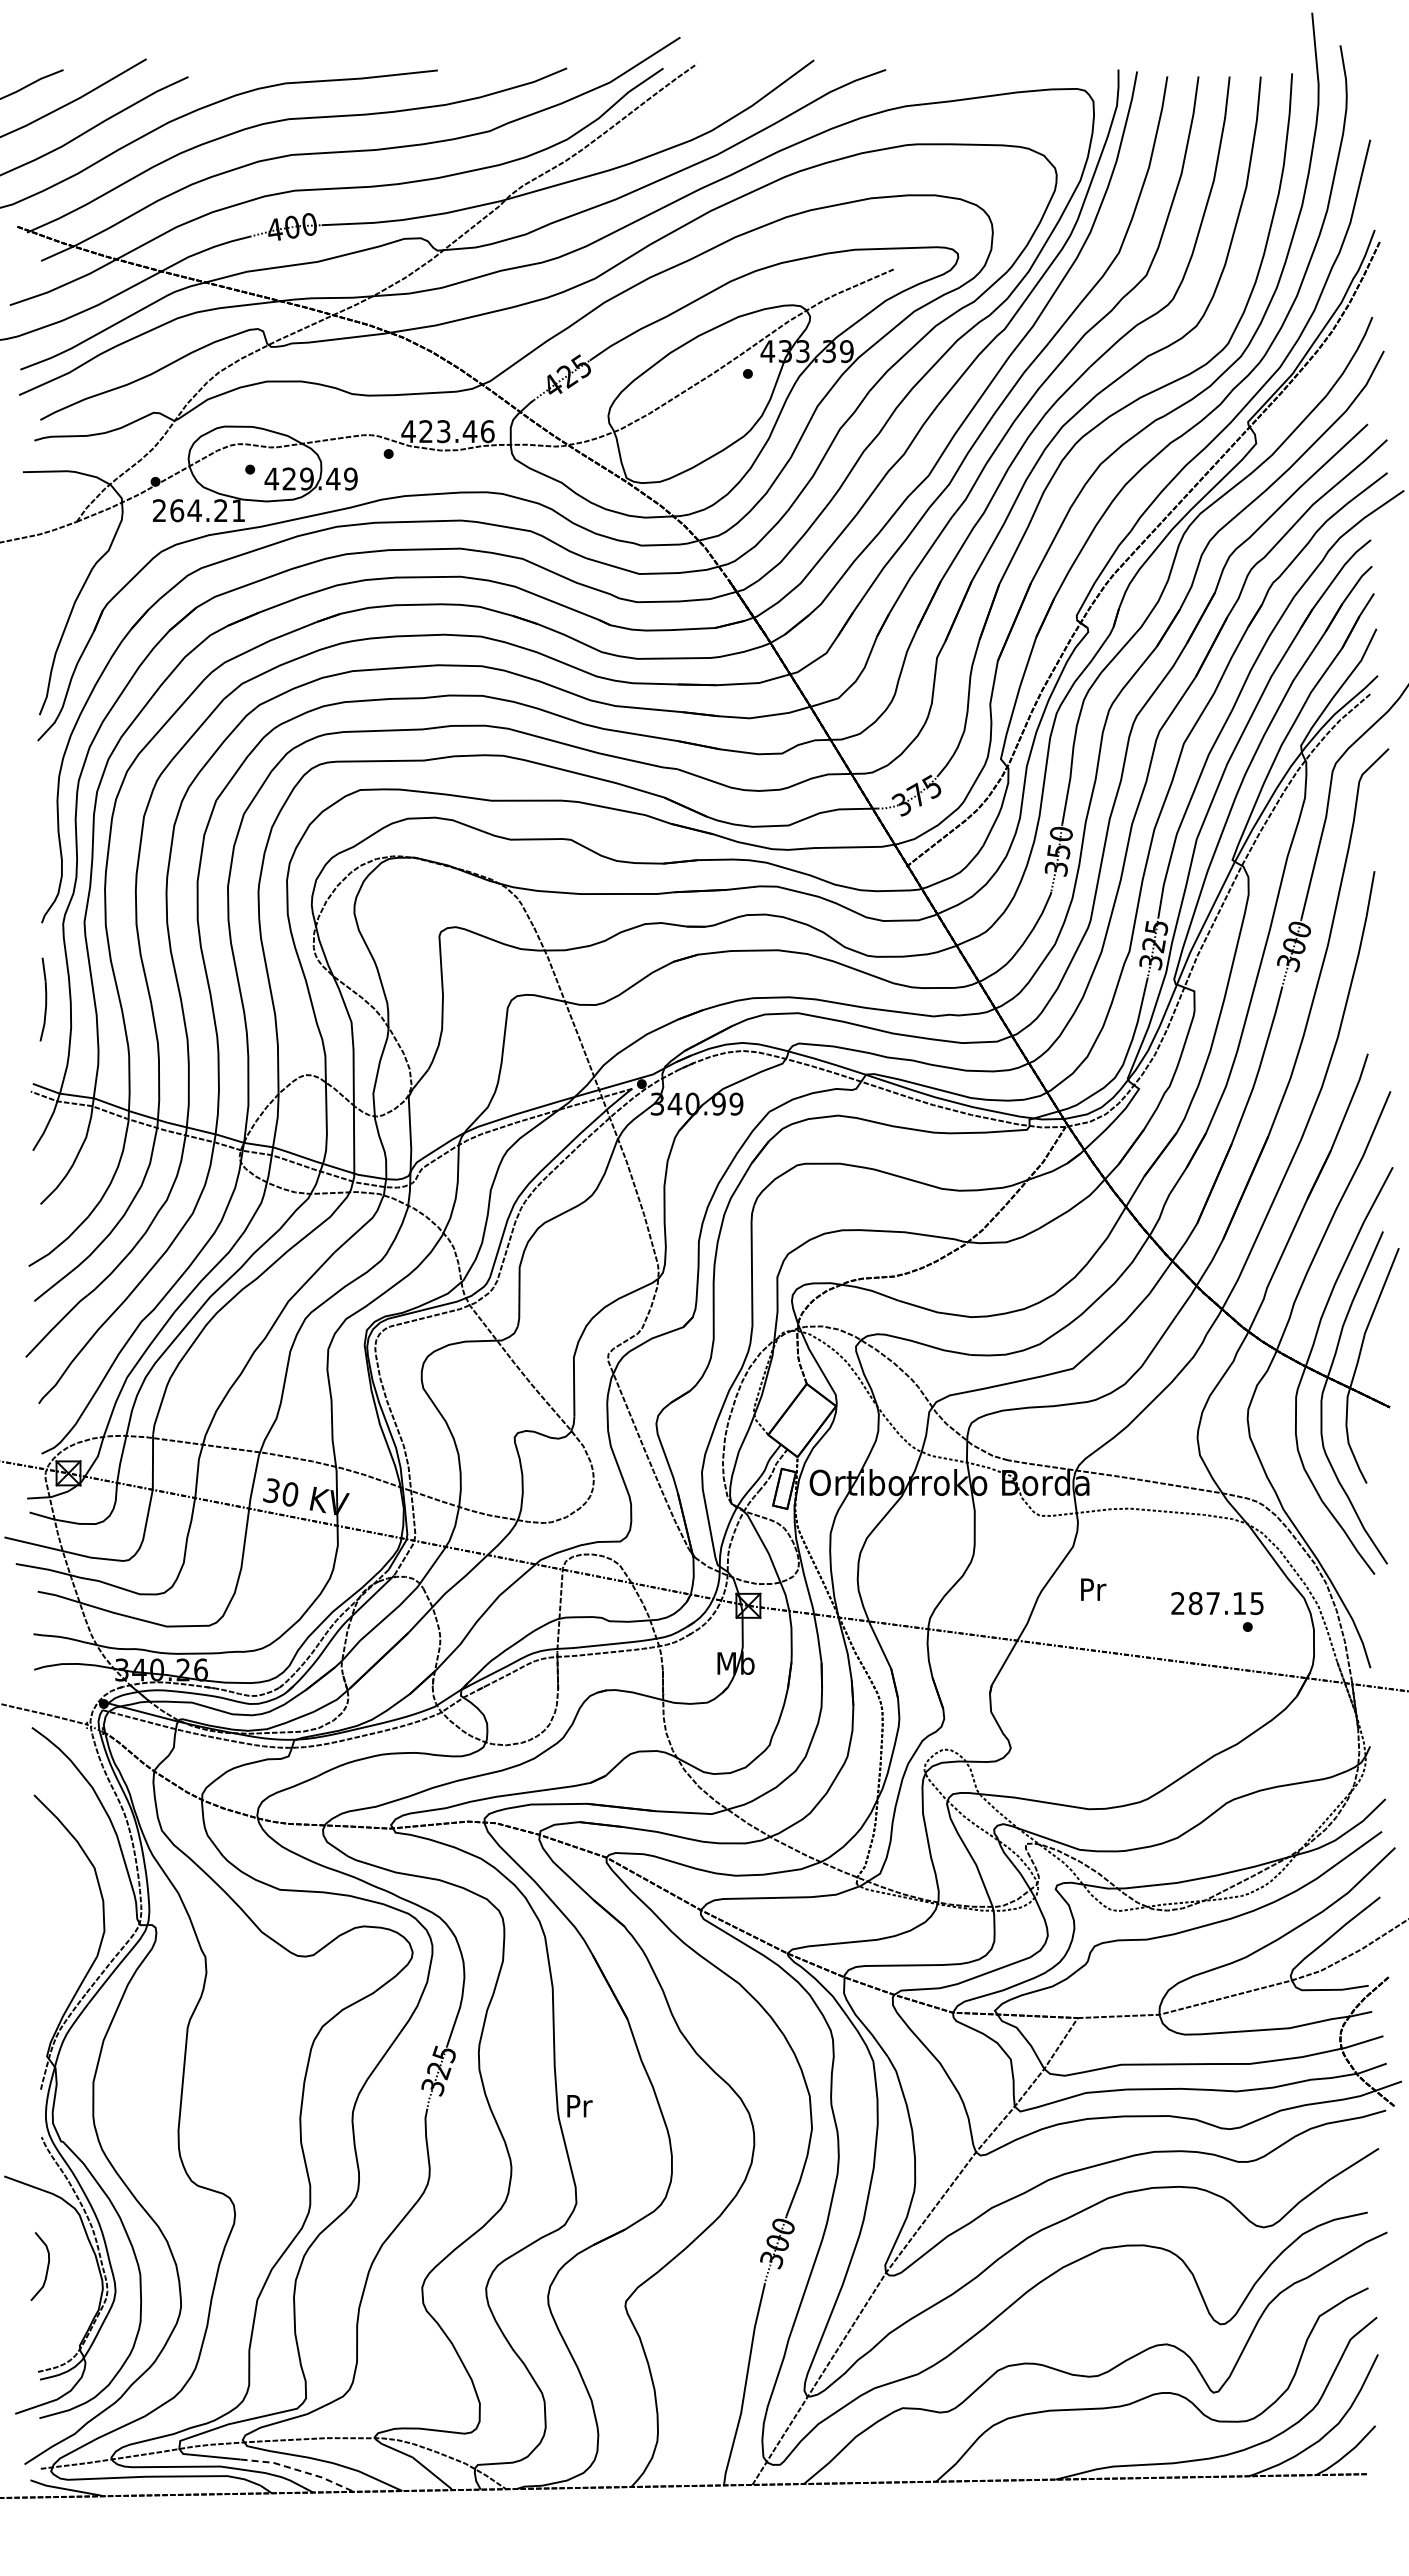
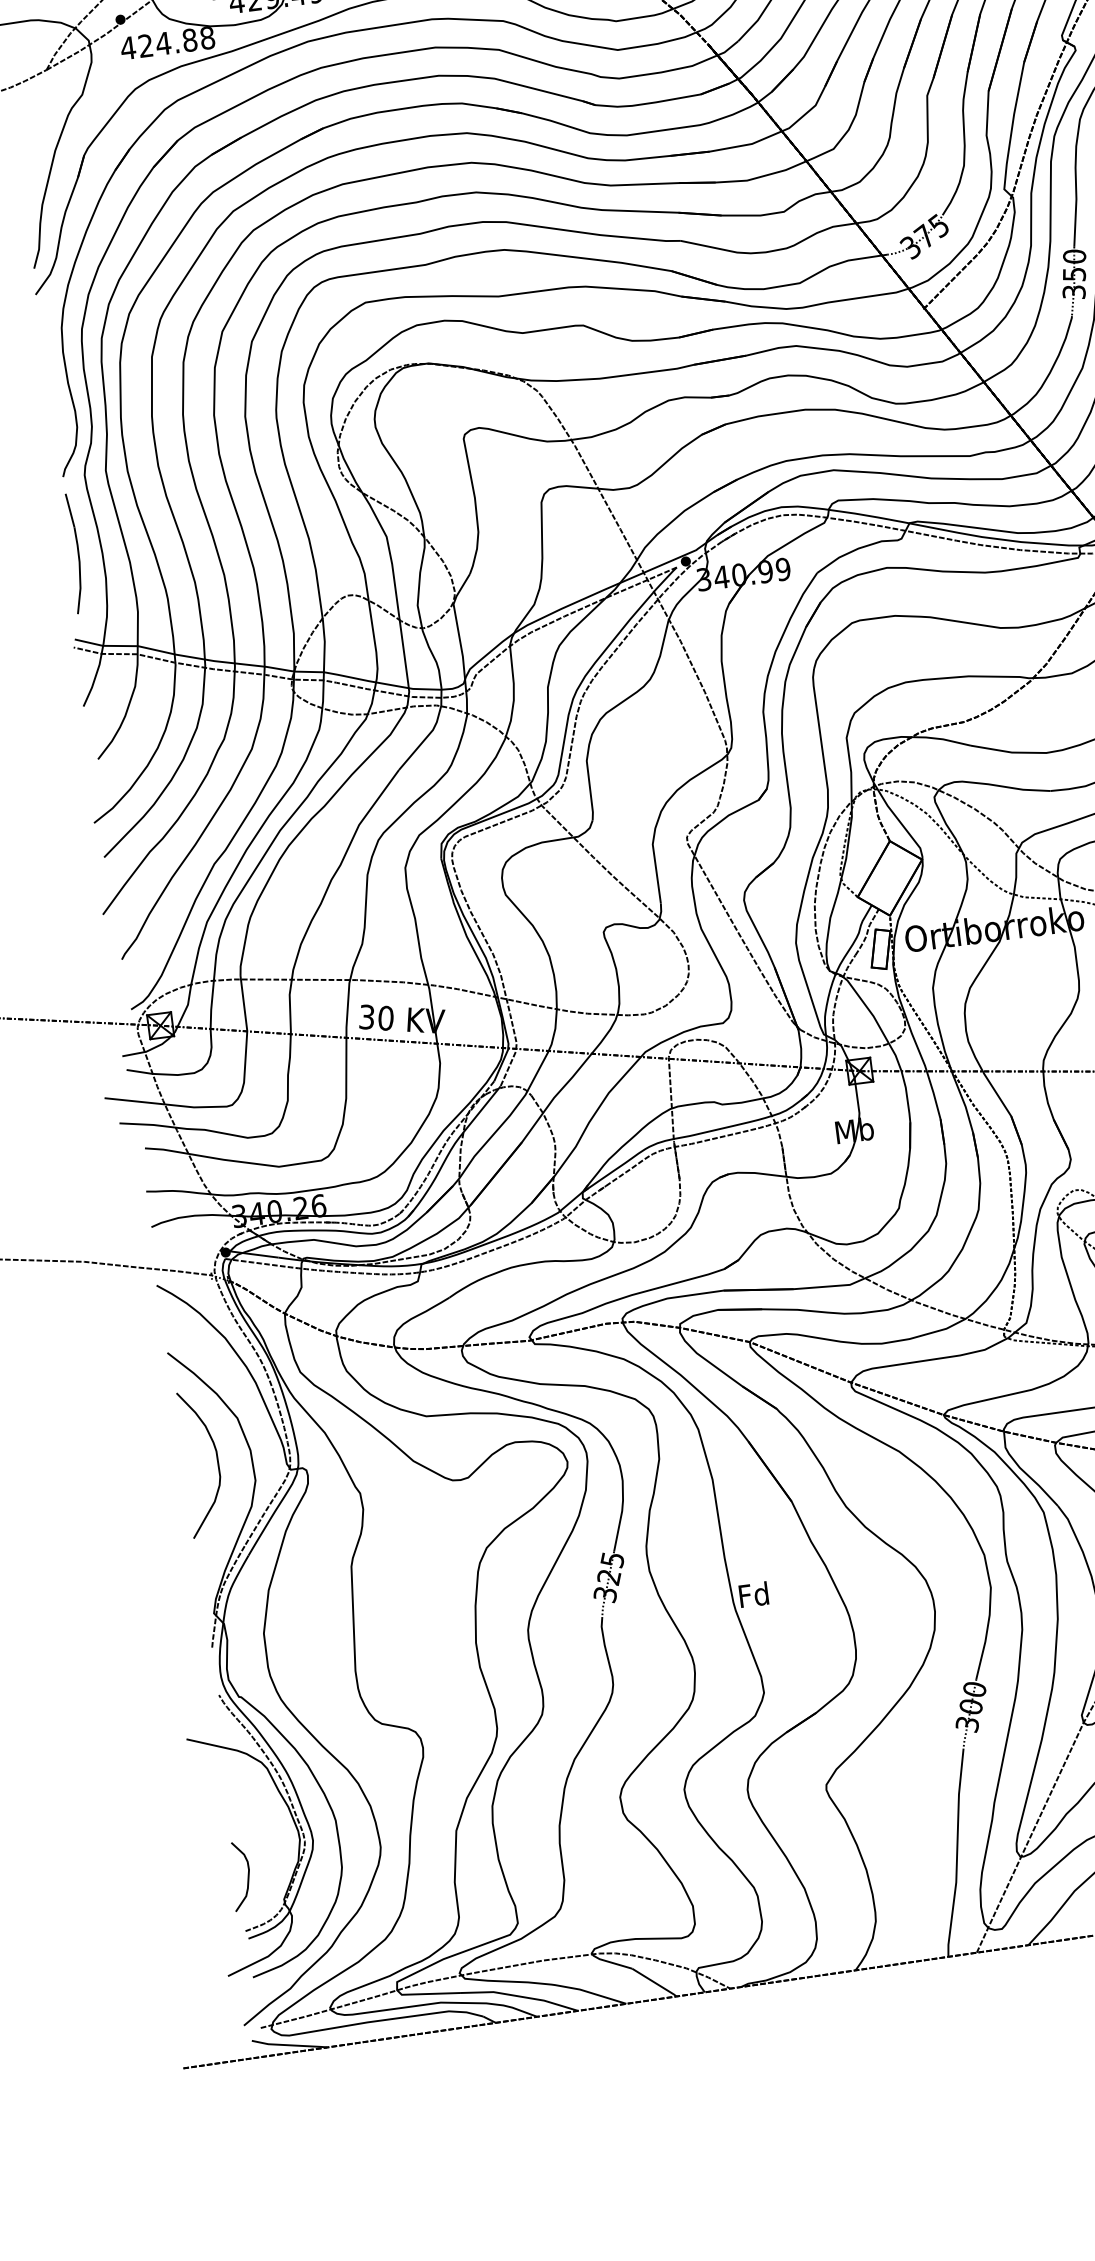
text: (198, 510) -> (167, 42), 264.21 -> 424.88
part: (43, 999) -> (74, 553), size x1.43
curve: (69, 1907) -> (217, 1461), added
text: (578, 2105) -> (753, 1594), Pr -> Fd
curve: (46, 2268) -> (247, 1877), moved
line: (298, 2470) -> (519, 1996), dashed -> solid

